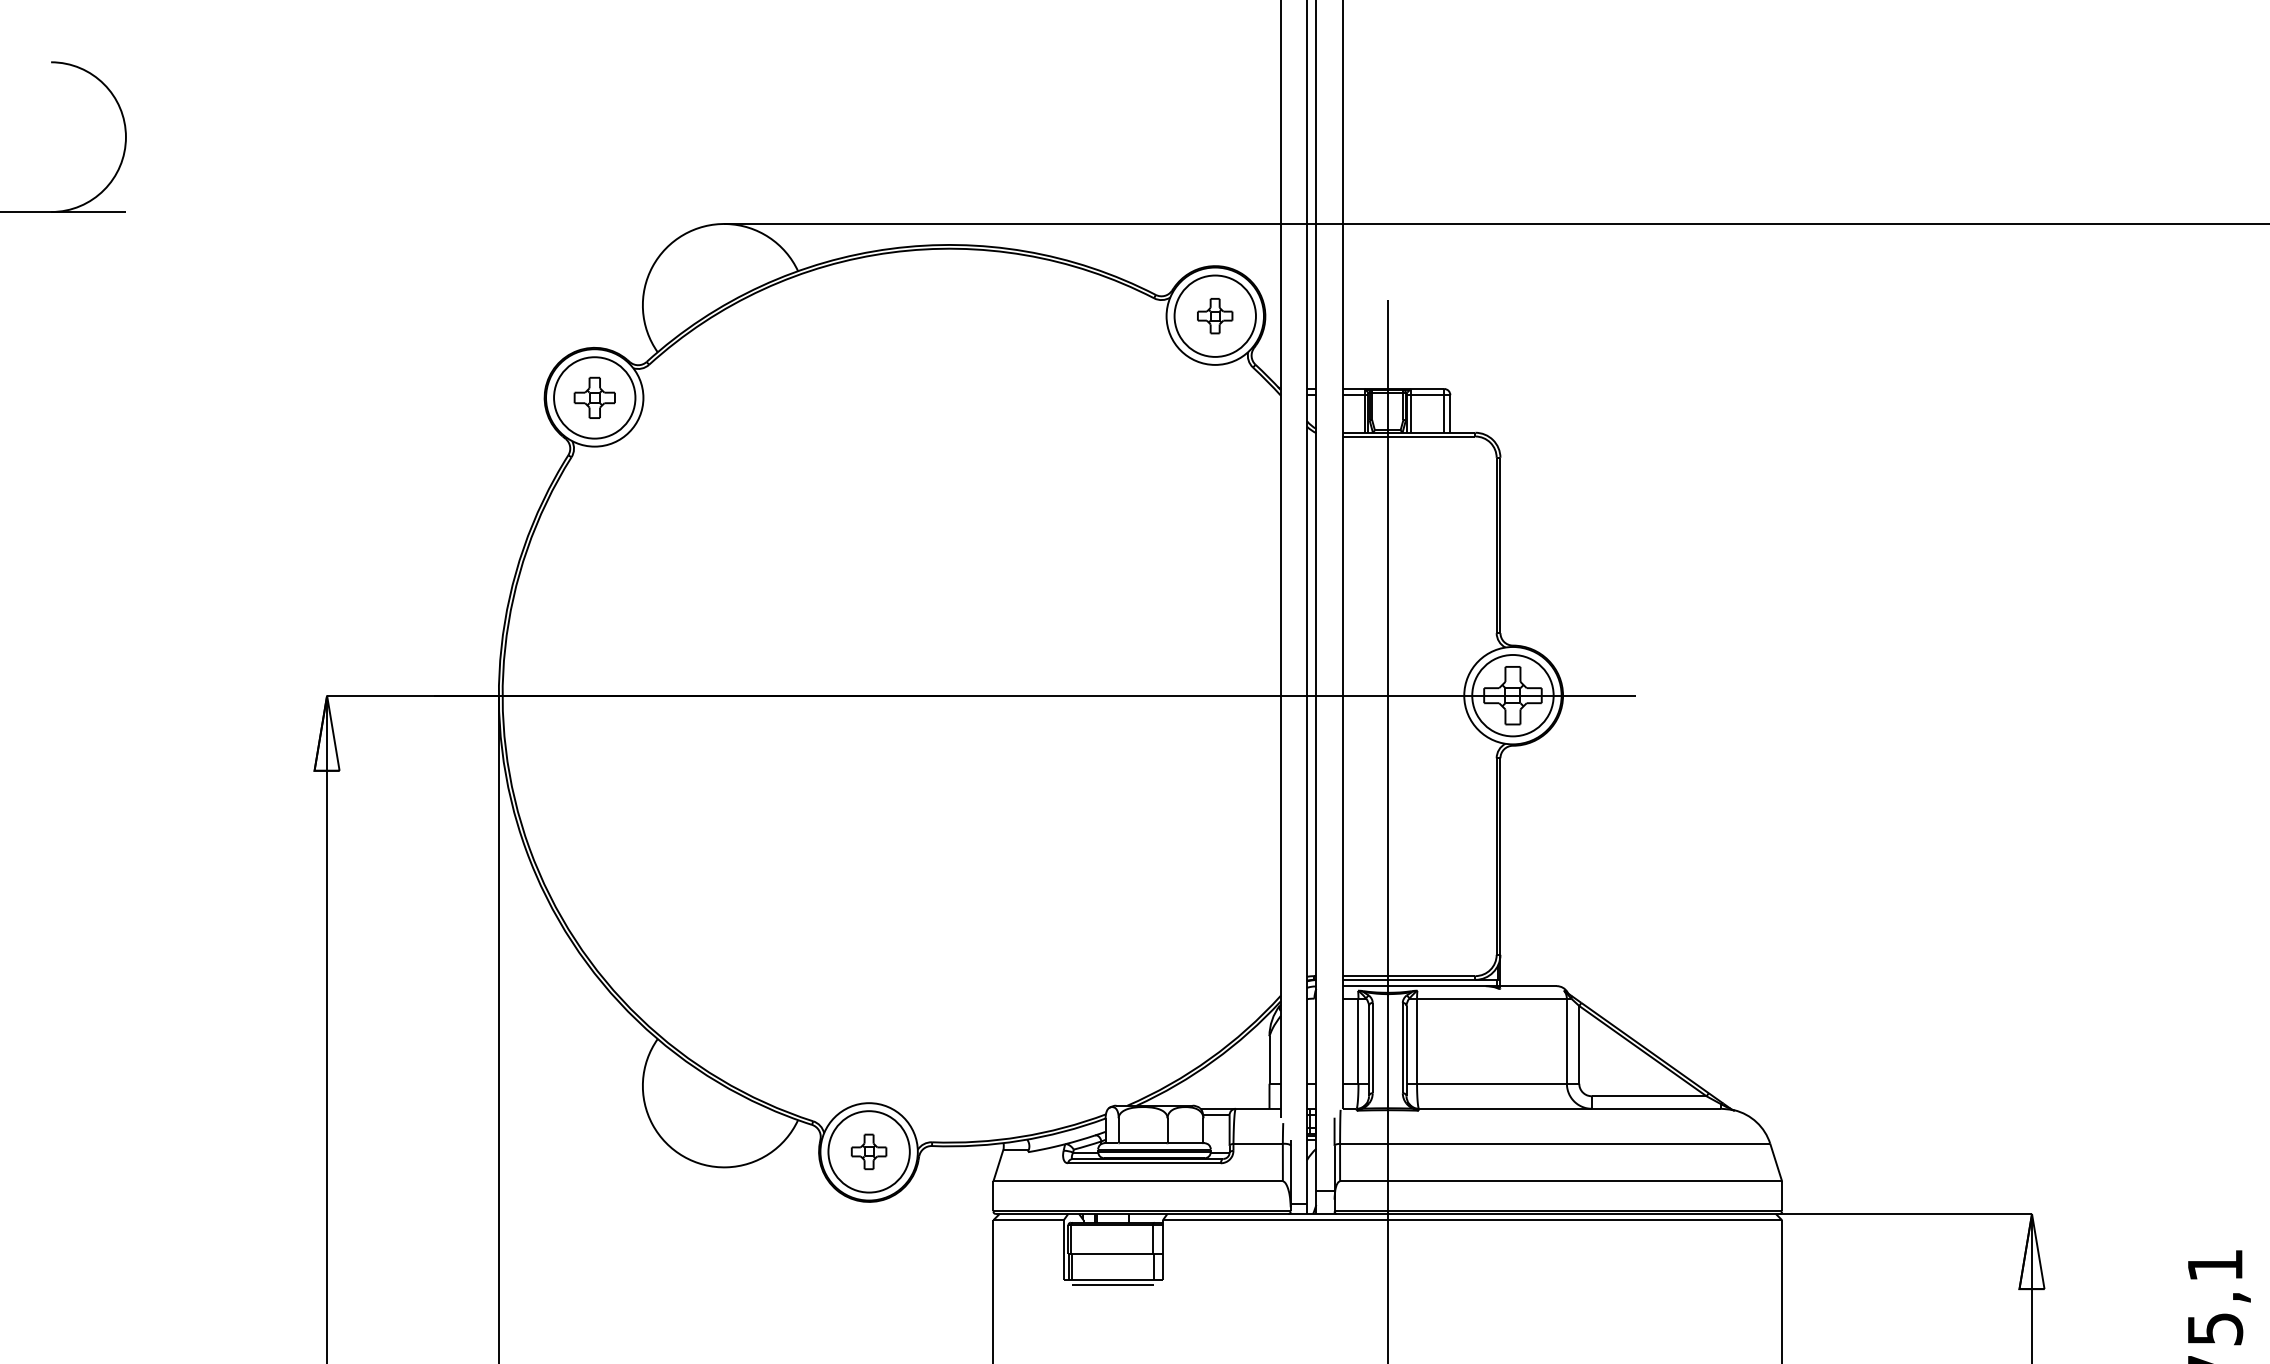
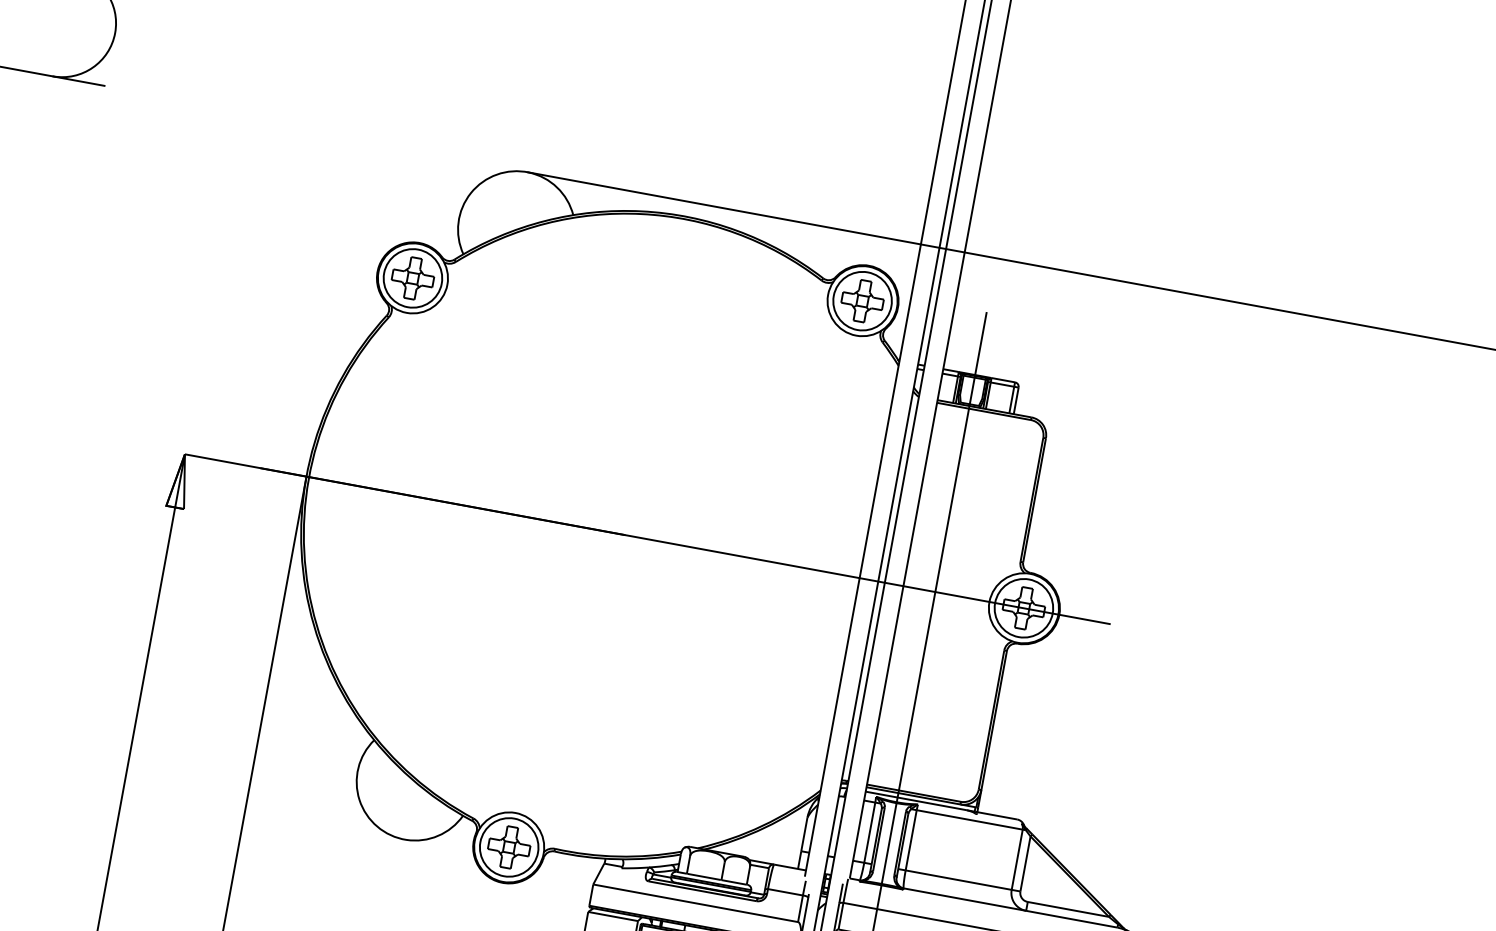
part: (1214, 315) -> (862, 300), size x1.67
part: (594, 397) -> (412, 278), size x1.43
part: (868, 1151) -> (508, 847), size x1.67

